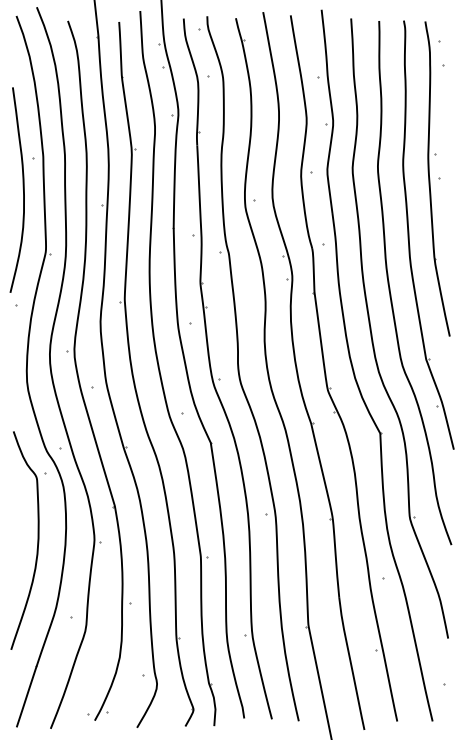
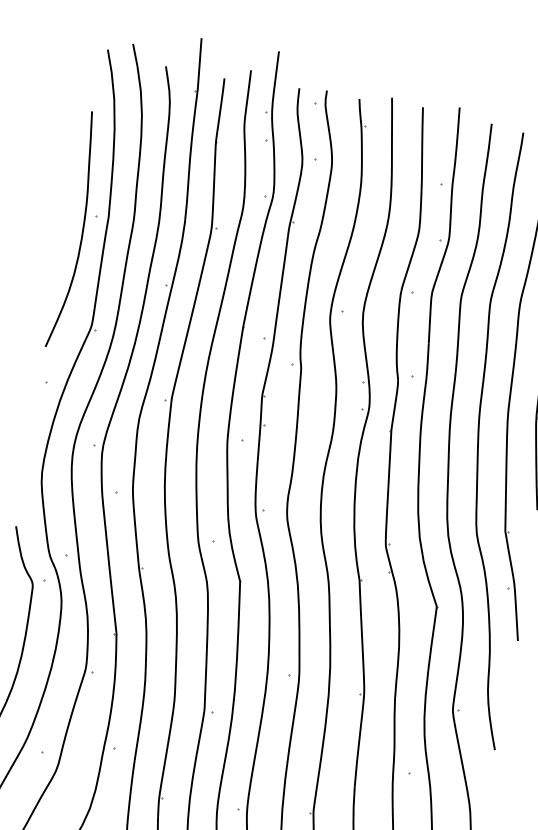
curve: (22, 188) -> (81, 229), moved

